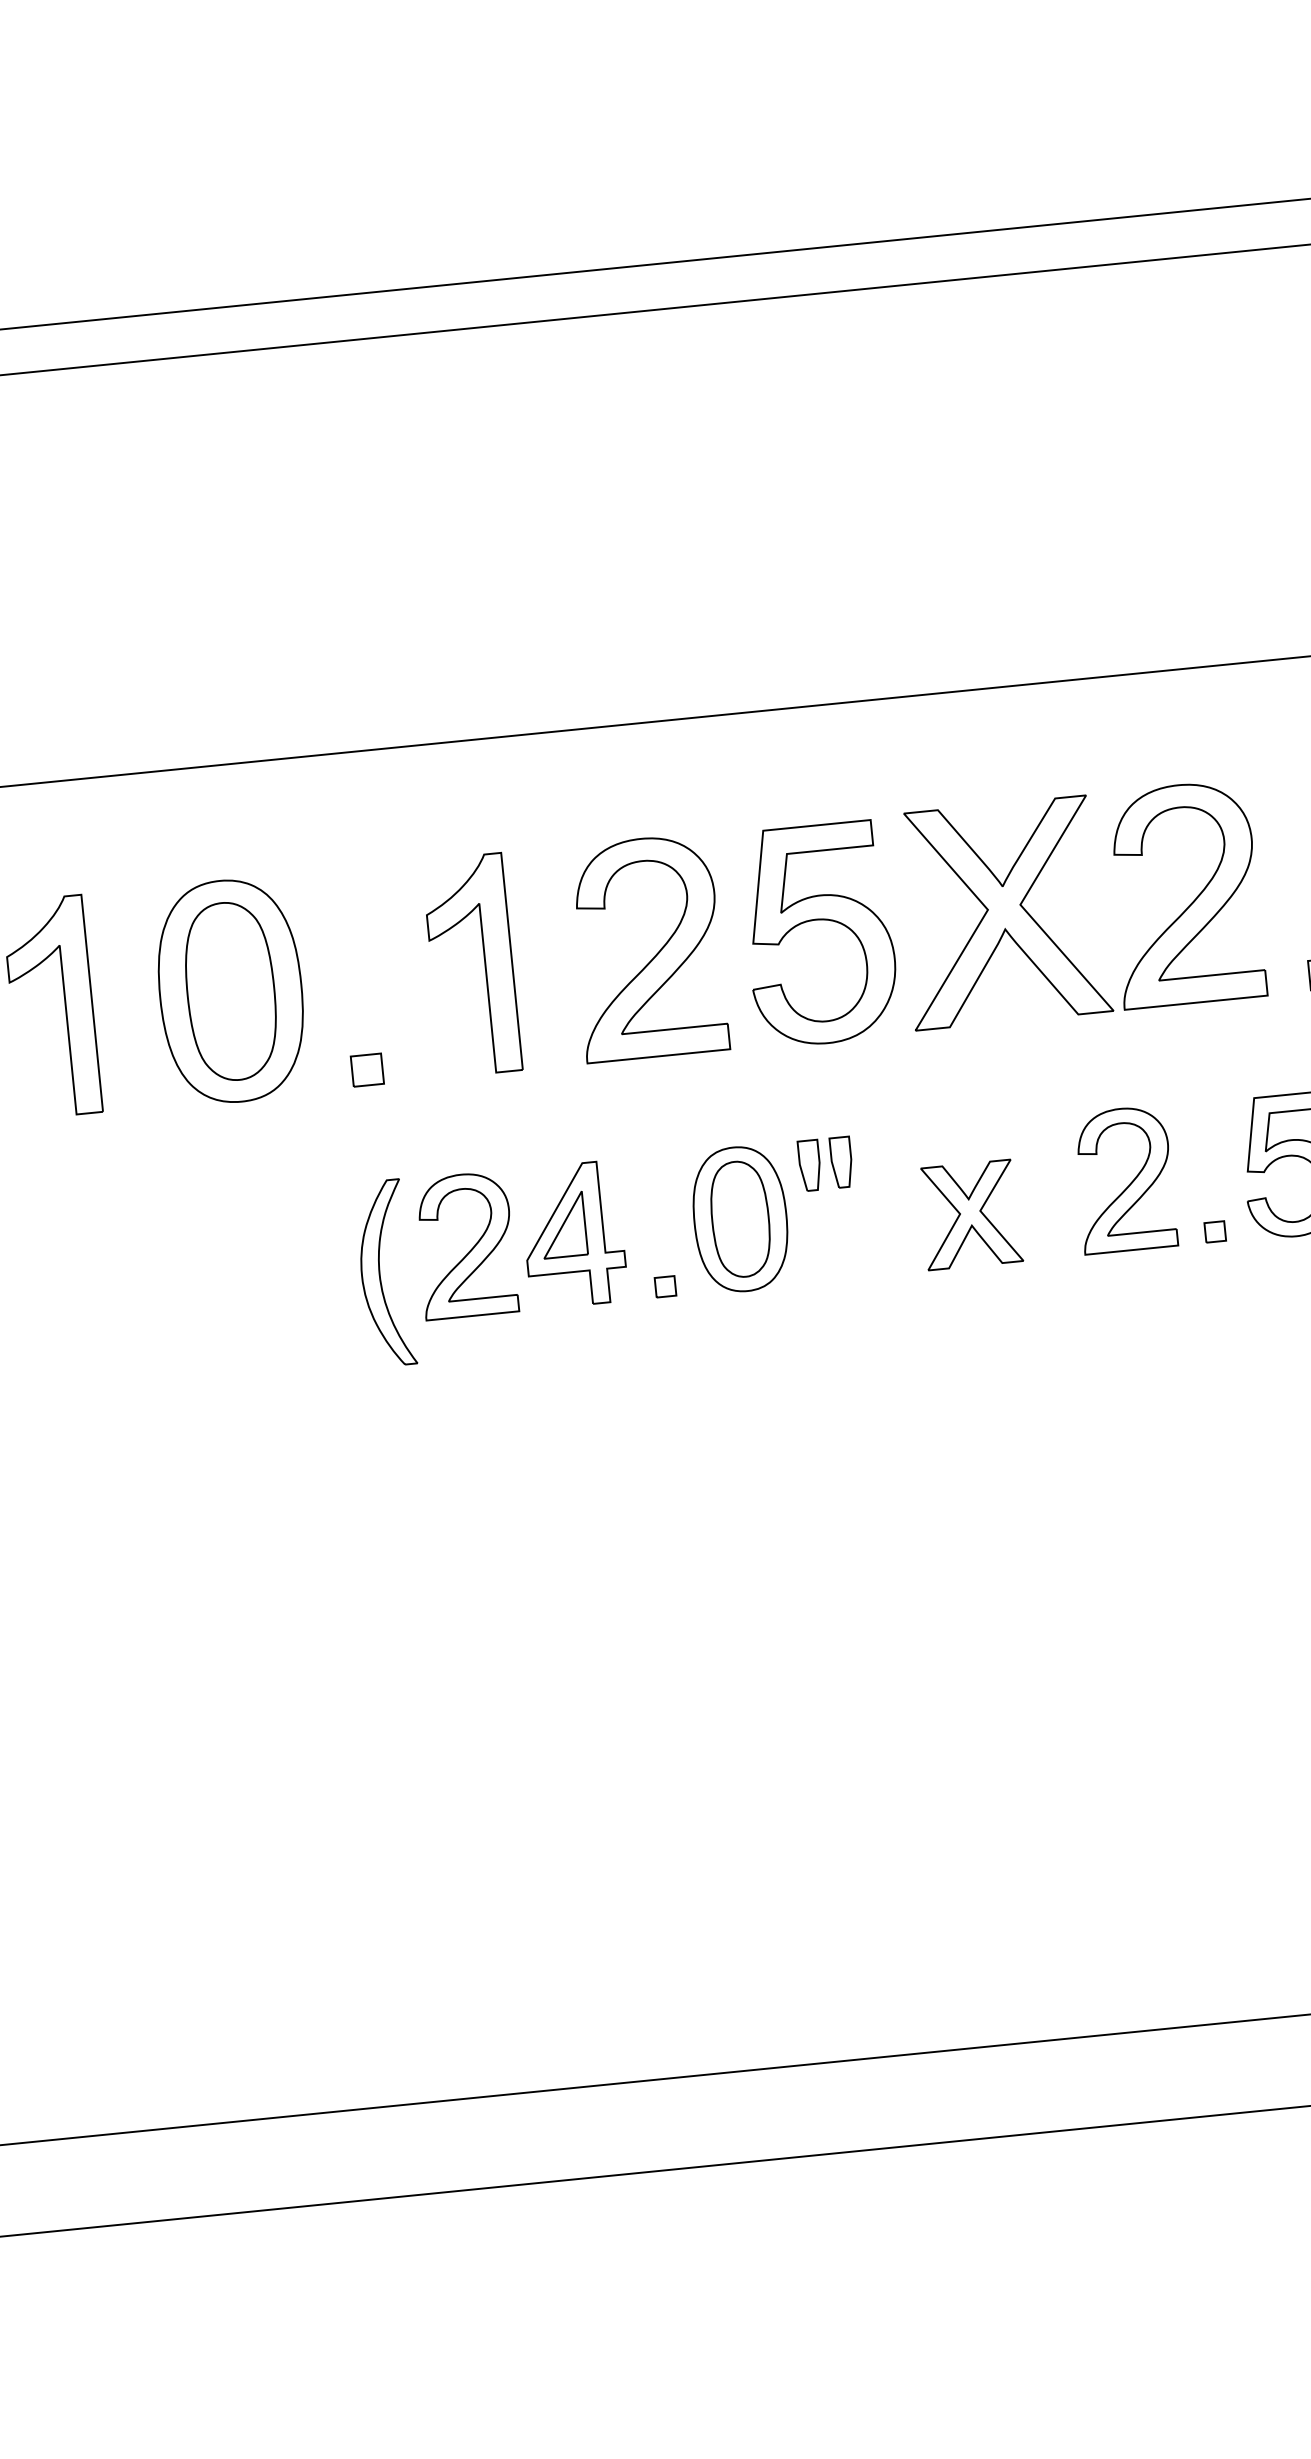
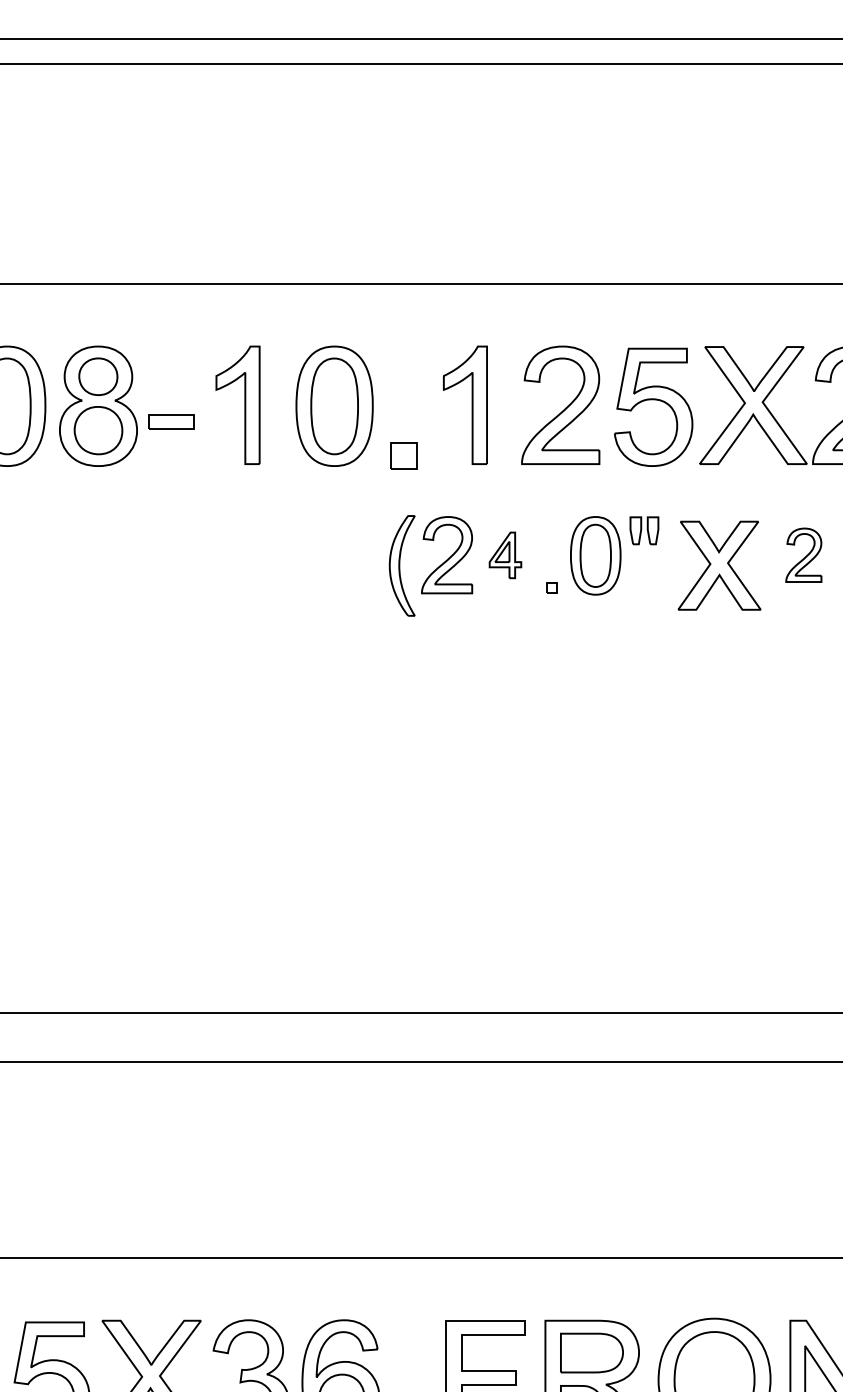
part: (367, 1069) -> (403, 455), size x1.6
part: (1123, 1180) -> (803, 555), size x0.7
part: (970, 1214) -> (719, 565), size x1.6
part: (573, 1235) -> (505, 555), size x0.6

